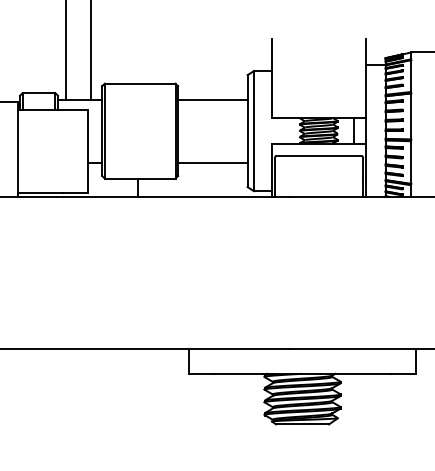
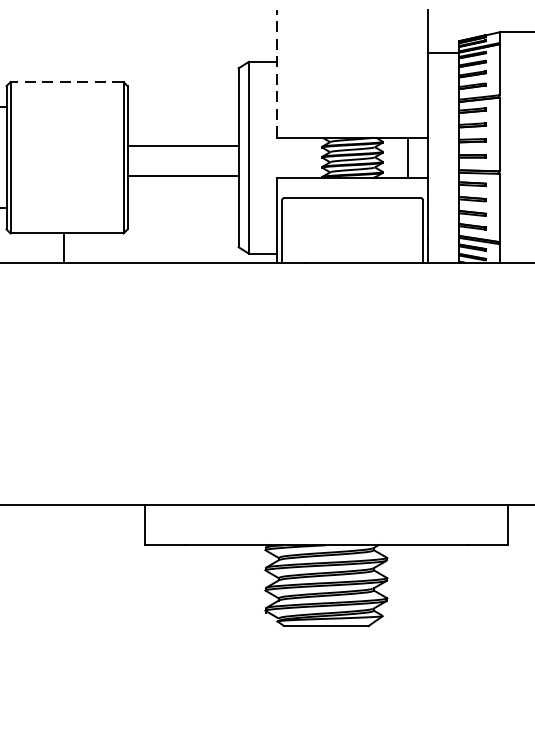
line: (271, 78) -> (276, 73), solid -> dashed
line: (139, 83) -> (66, 81), solid -> dashed
line: (212, 99) -> (182, 145), moved
line: (212, 162) -> (182, 175), moved

